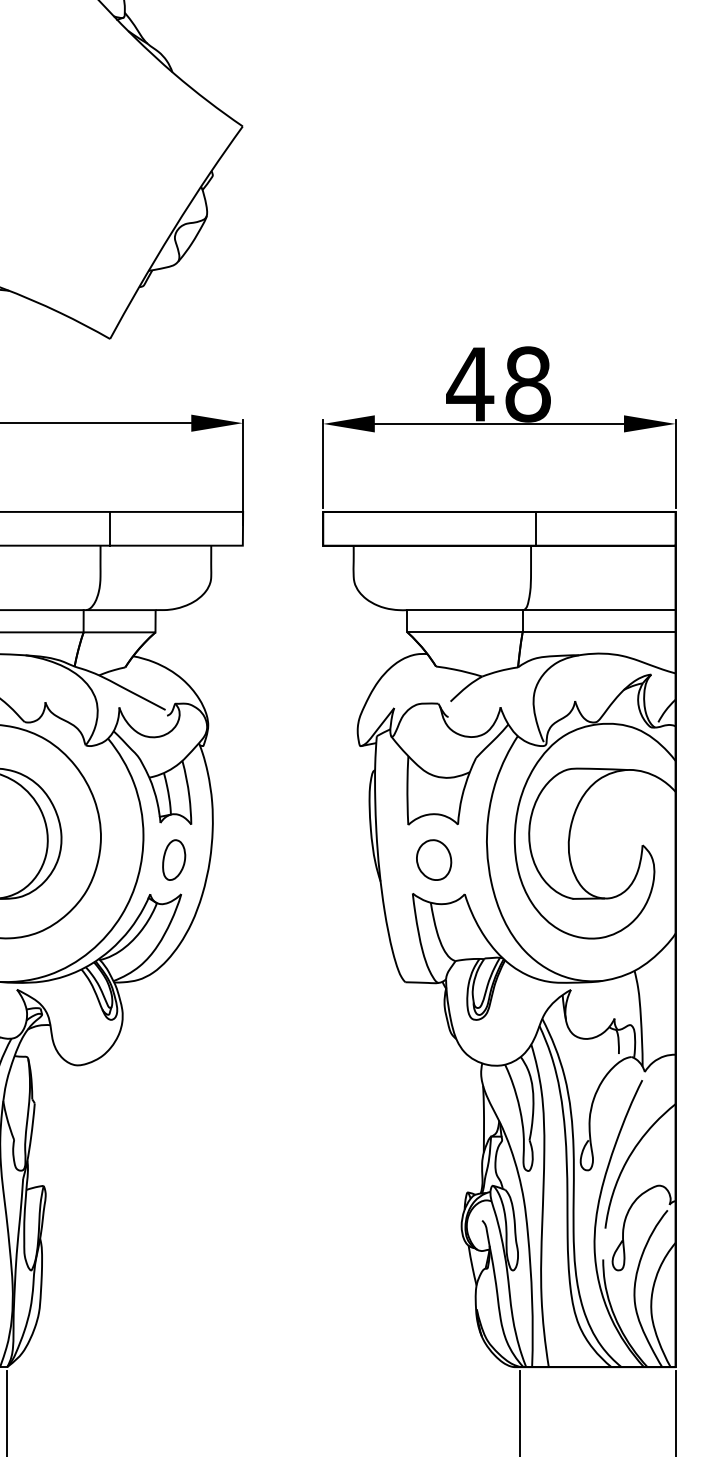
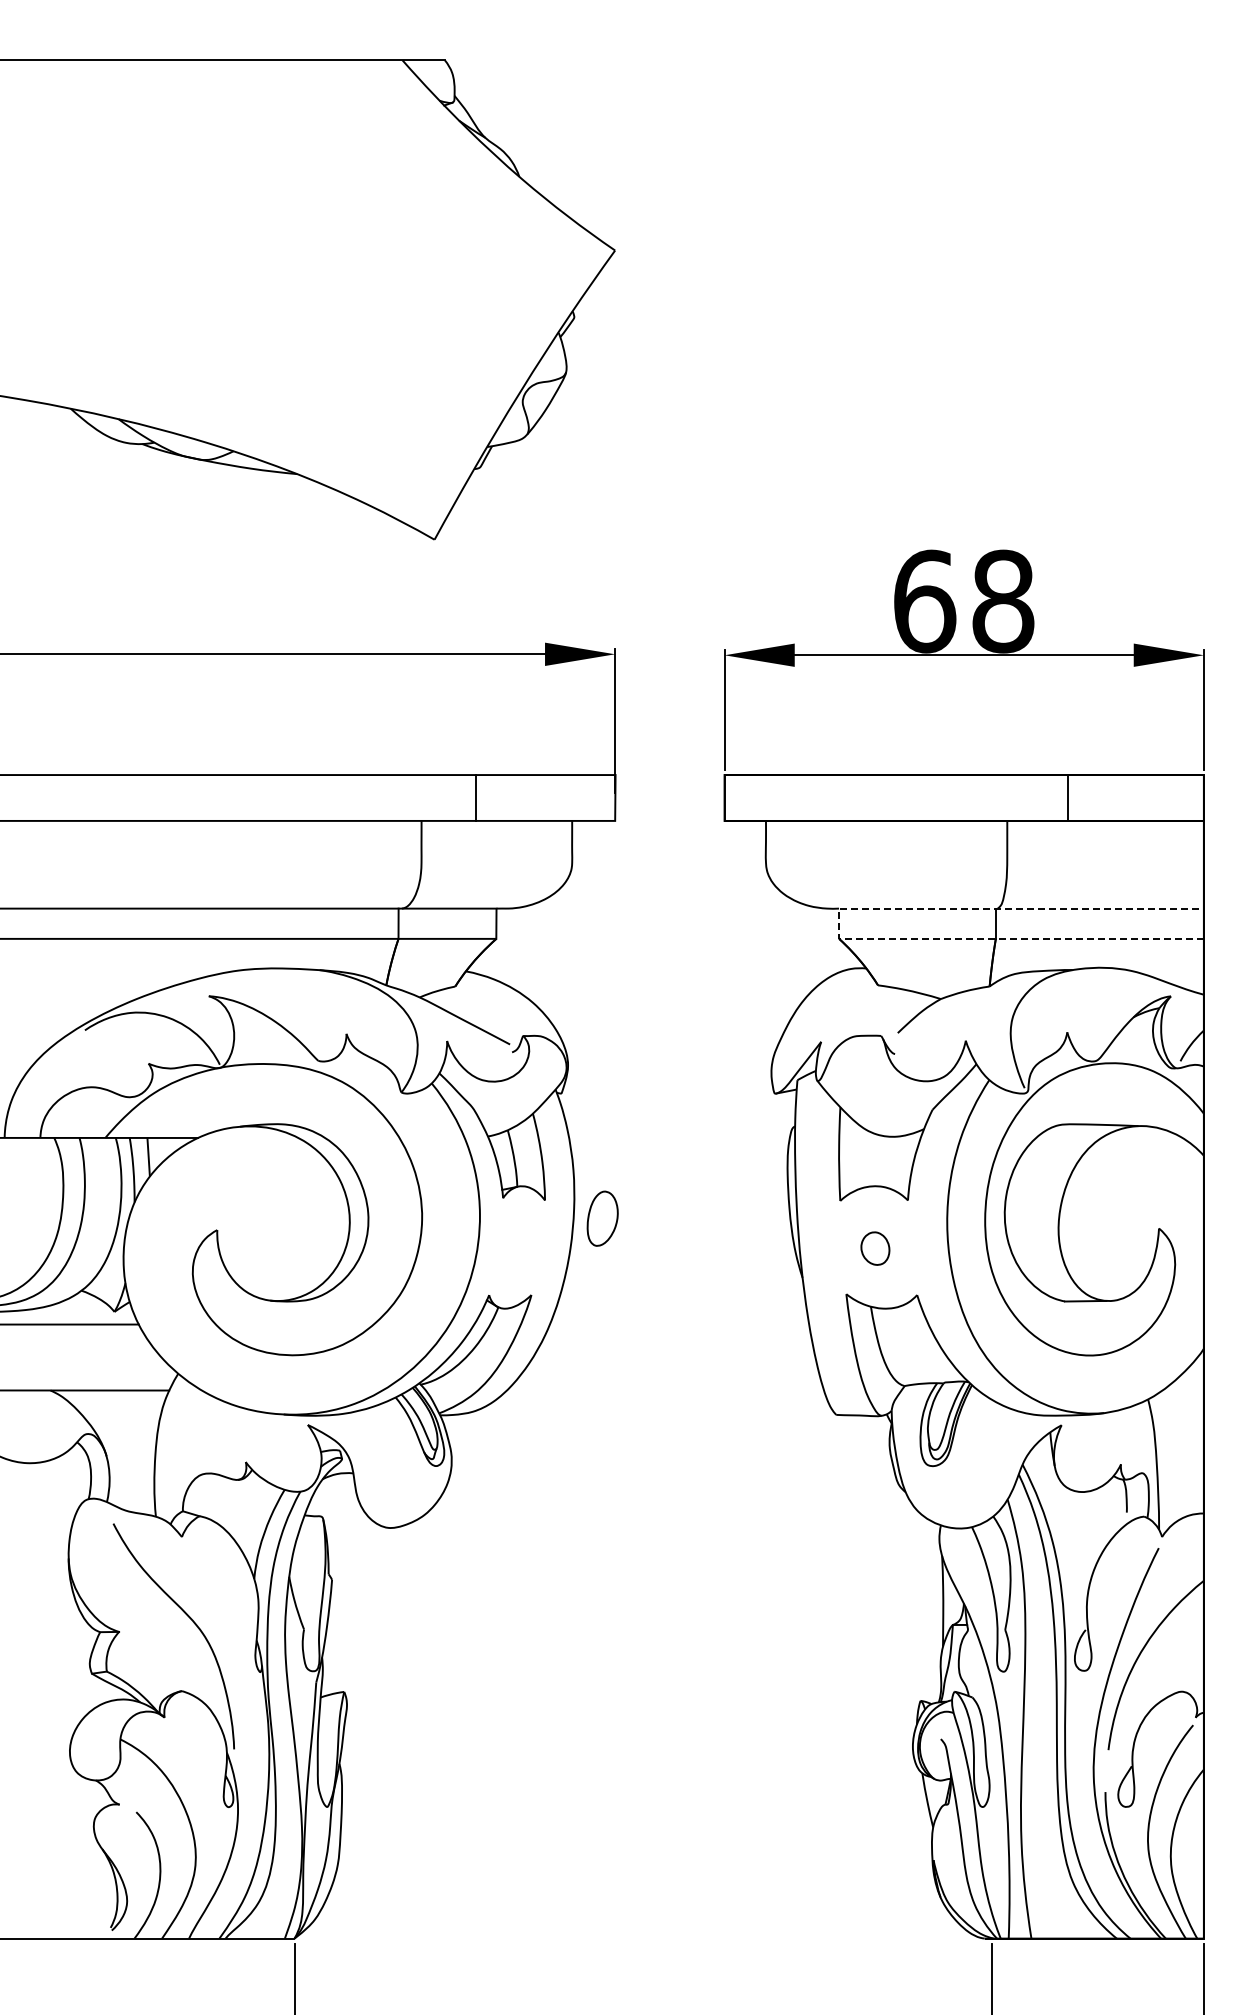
text: (470, 384) -> (924, 601), 48 -> 68
line: (110, 528) -> (475, 797), moved
line: (535, 528) -> (1067, 797), moved
line: (407, 621) -> (839, 923), solid -> dashed
part: (173, 859) -> (602, 1218), moved
part: (434, 859) -> (875, 1248), size x0.6

